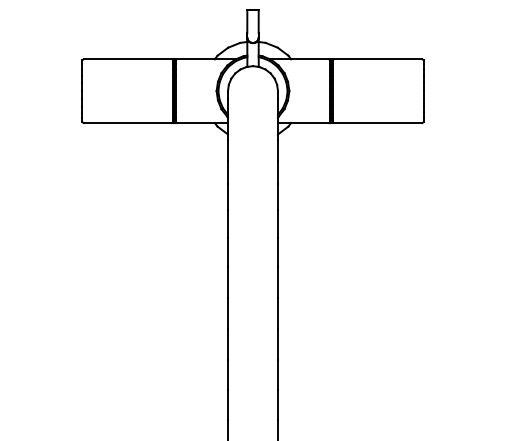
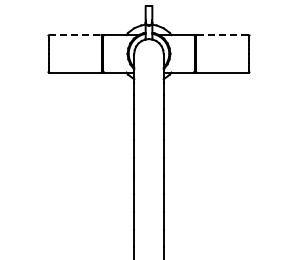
line: (128, 60) -> (75, 35), solid -> dashed
line: (379, 60) -> (223, 35), solid -> dashed

